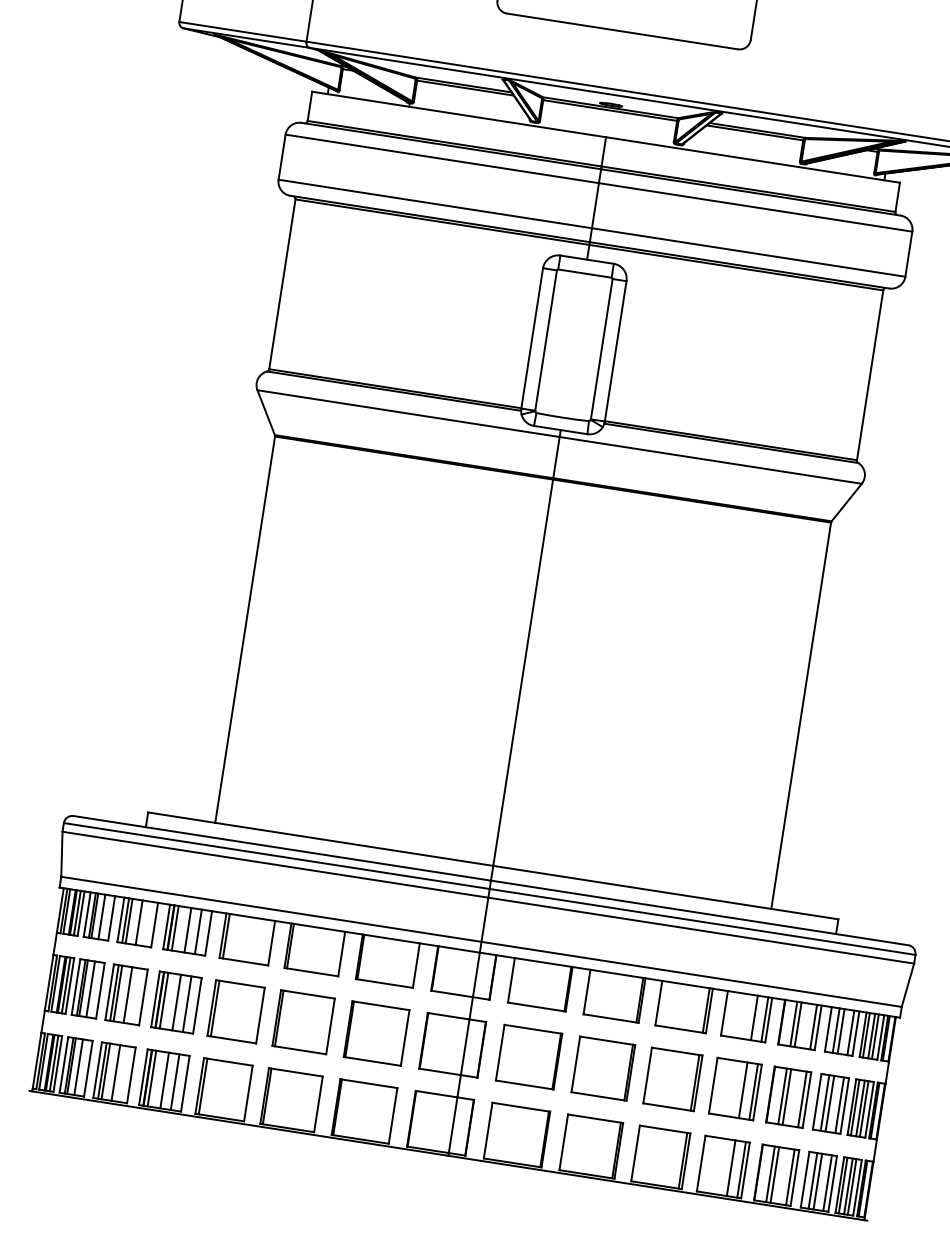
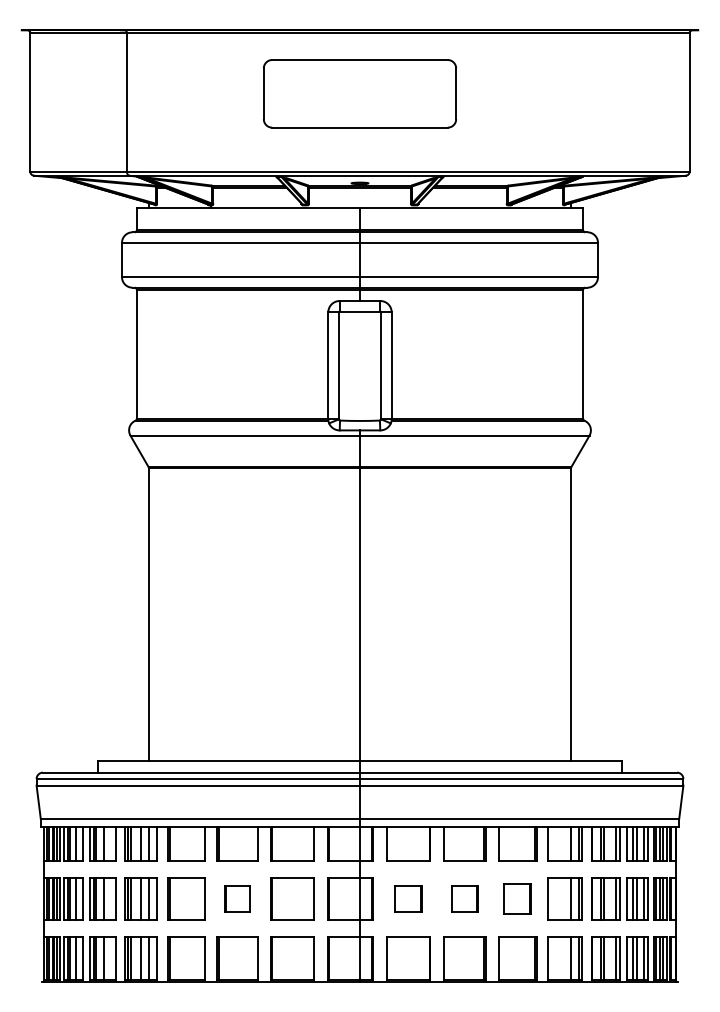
part: (304, 1021) -> (237, 898), size x0.6
part: (529, 1056) -> (408, 898), size x0.6
part: (602, 1067) -> (464, 898), size x0.6
part: (672, 1078) -> (517, 898), size x0.7

